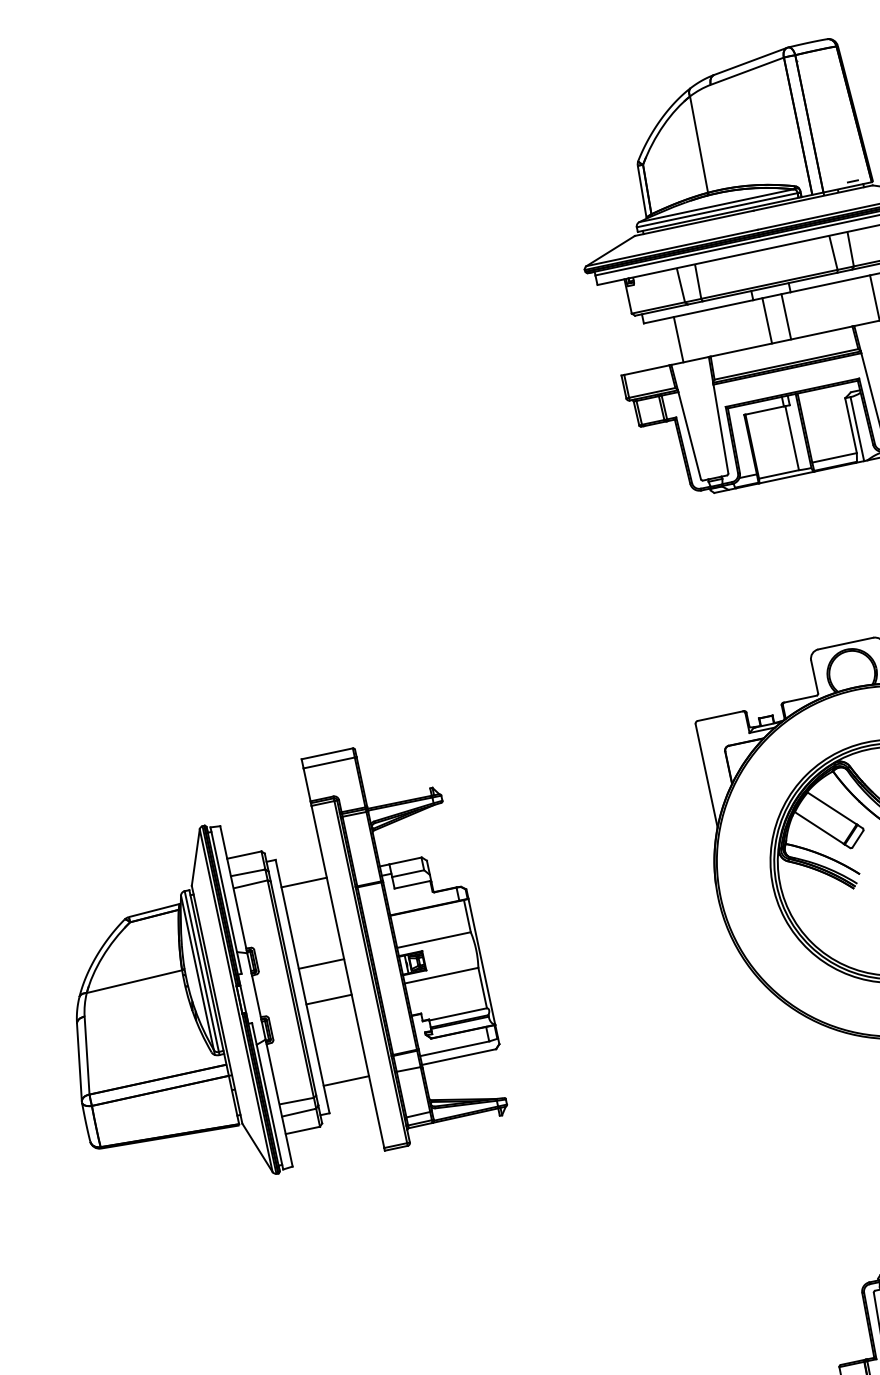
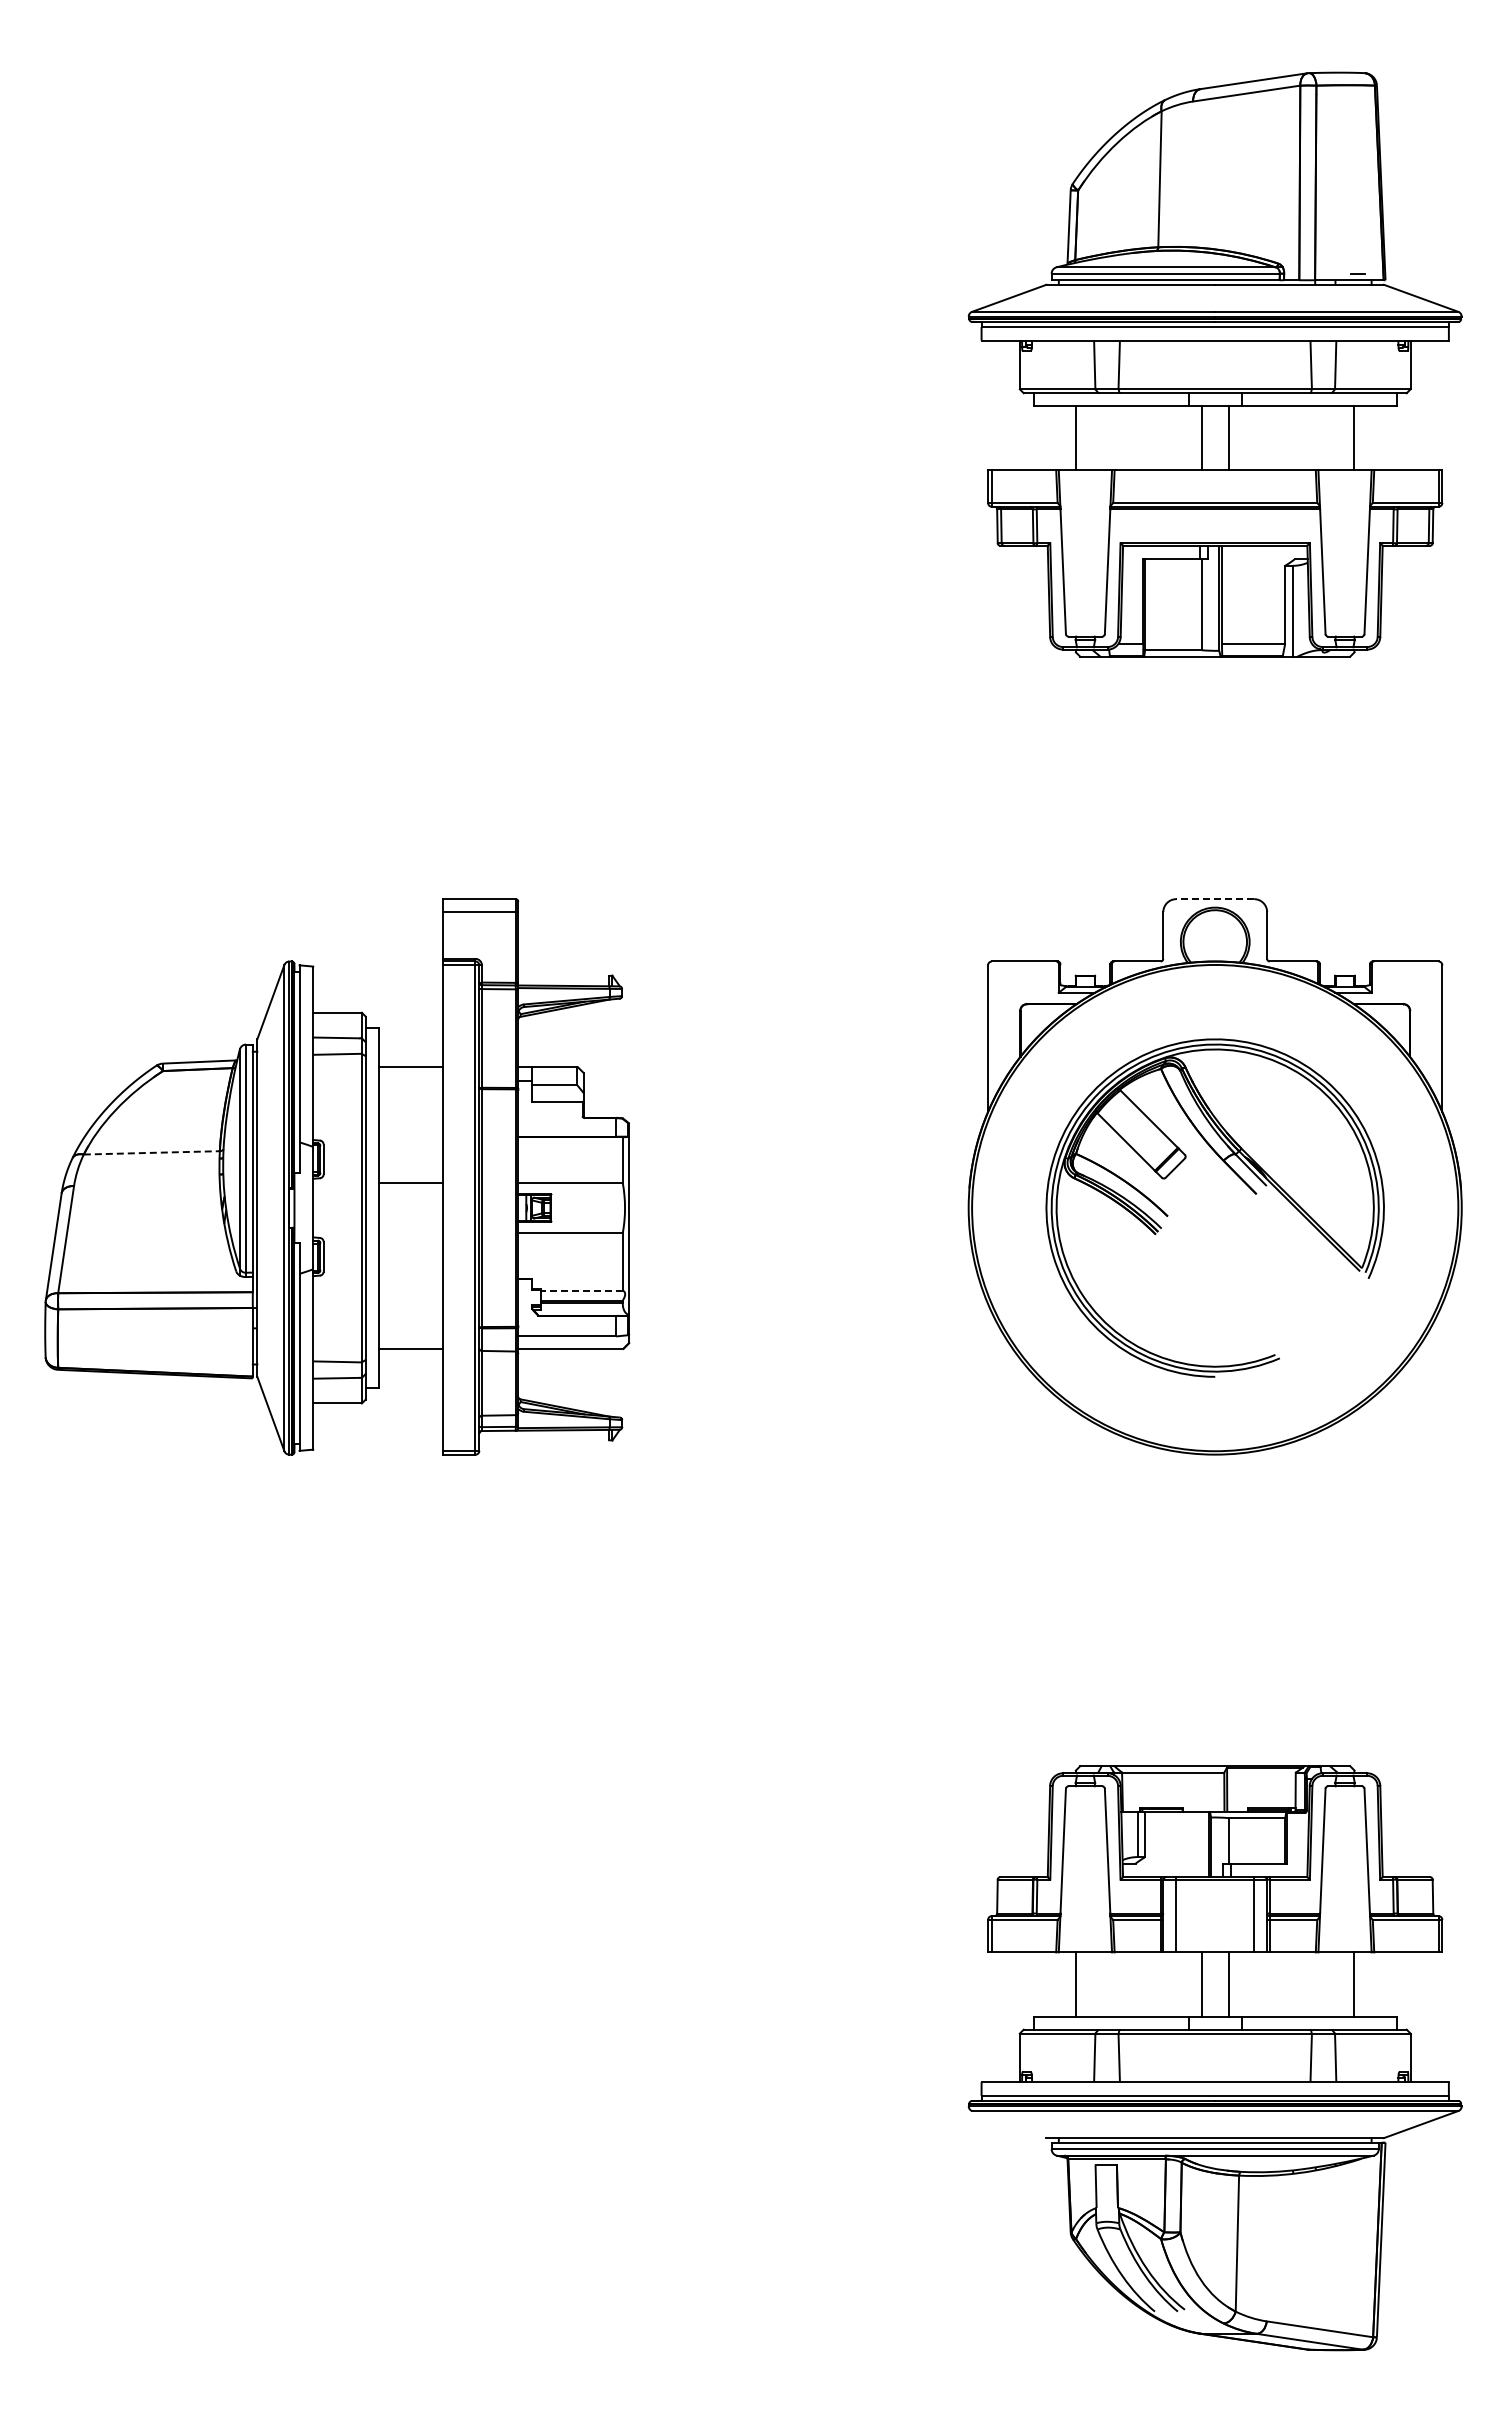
line: (846, 643) -> (1215, 899), solid -> dashed
line: (134, 981) -> (152, 1152), solid -> dashed
line: (328, 999) -> (410, 1233), removed
line: (457, 1014) -> (581, 1290), solid -> dashed

